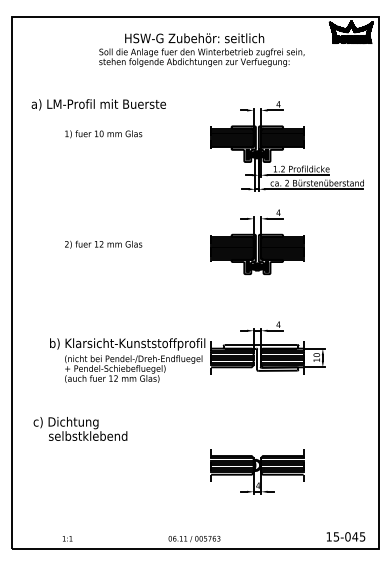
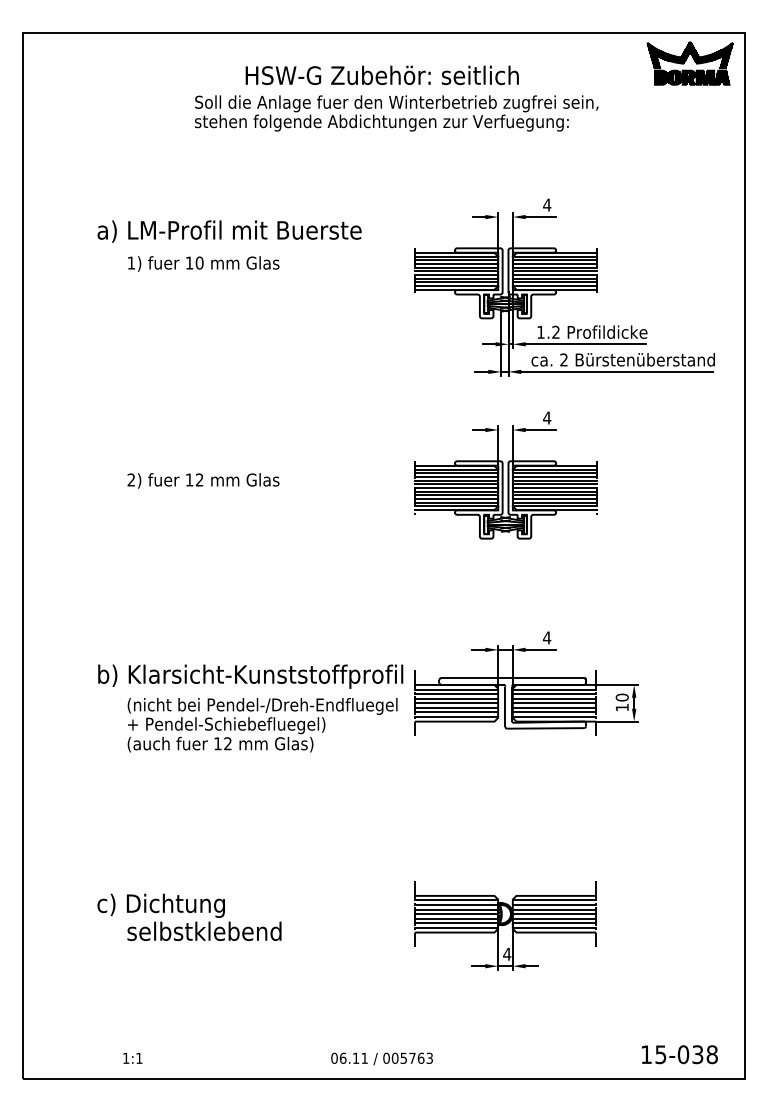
text: (98, 104) -> (228, 230), moved
text: (80, 428) -> (189, 916), moved
text: (358, 536) -> (704, 1053), 15-045 -> 15-038

